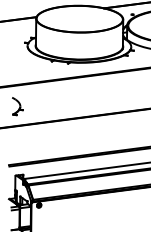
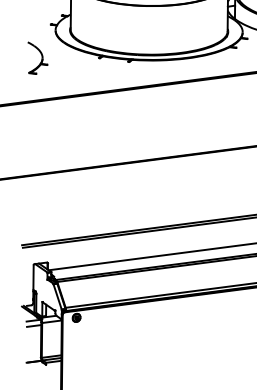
part: (17, 106) -> (37, 58), moved

